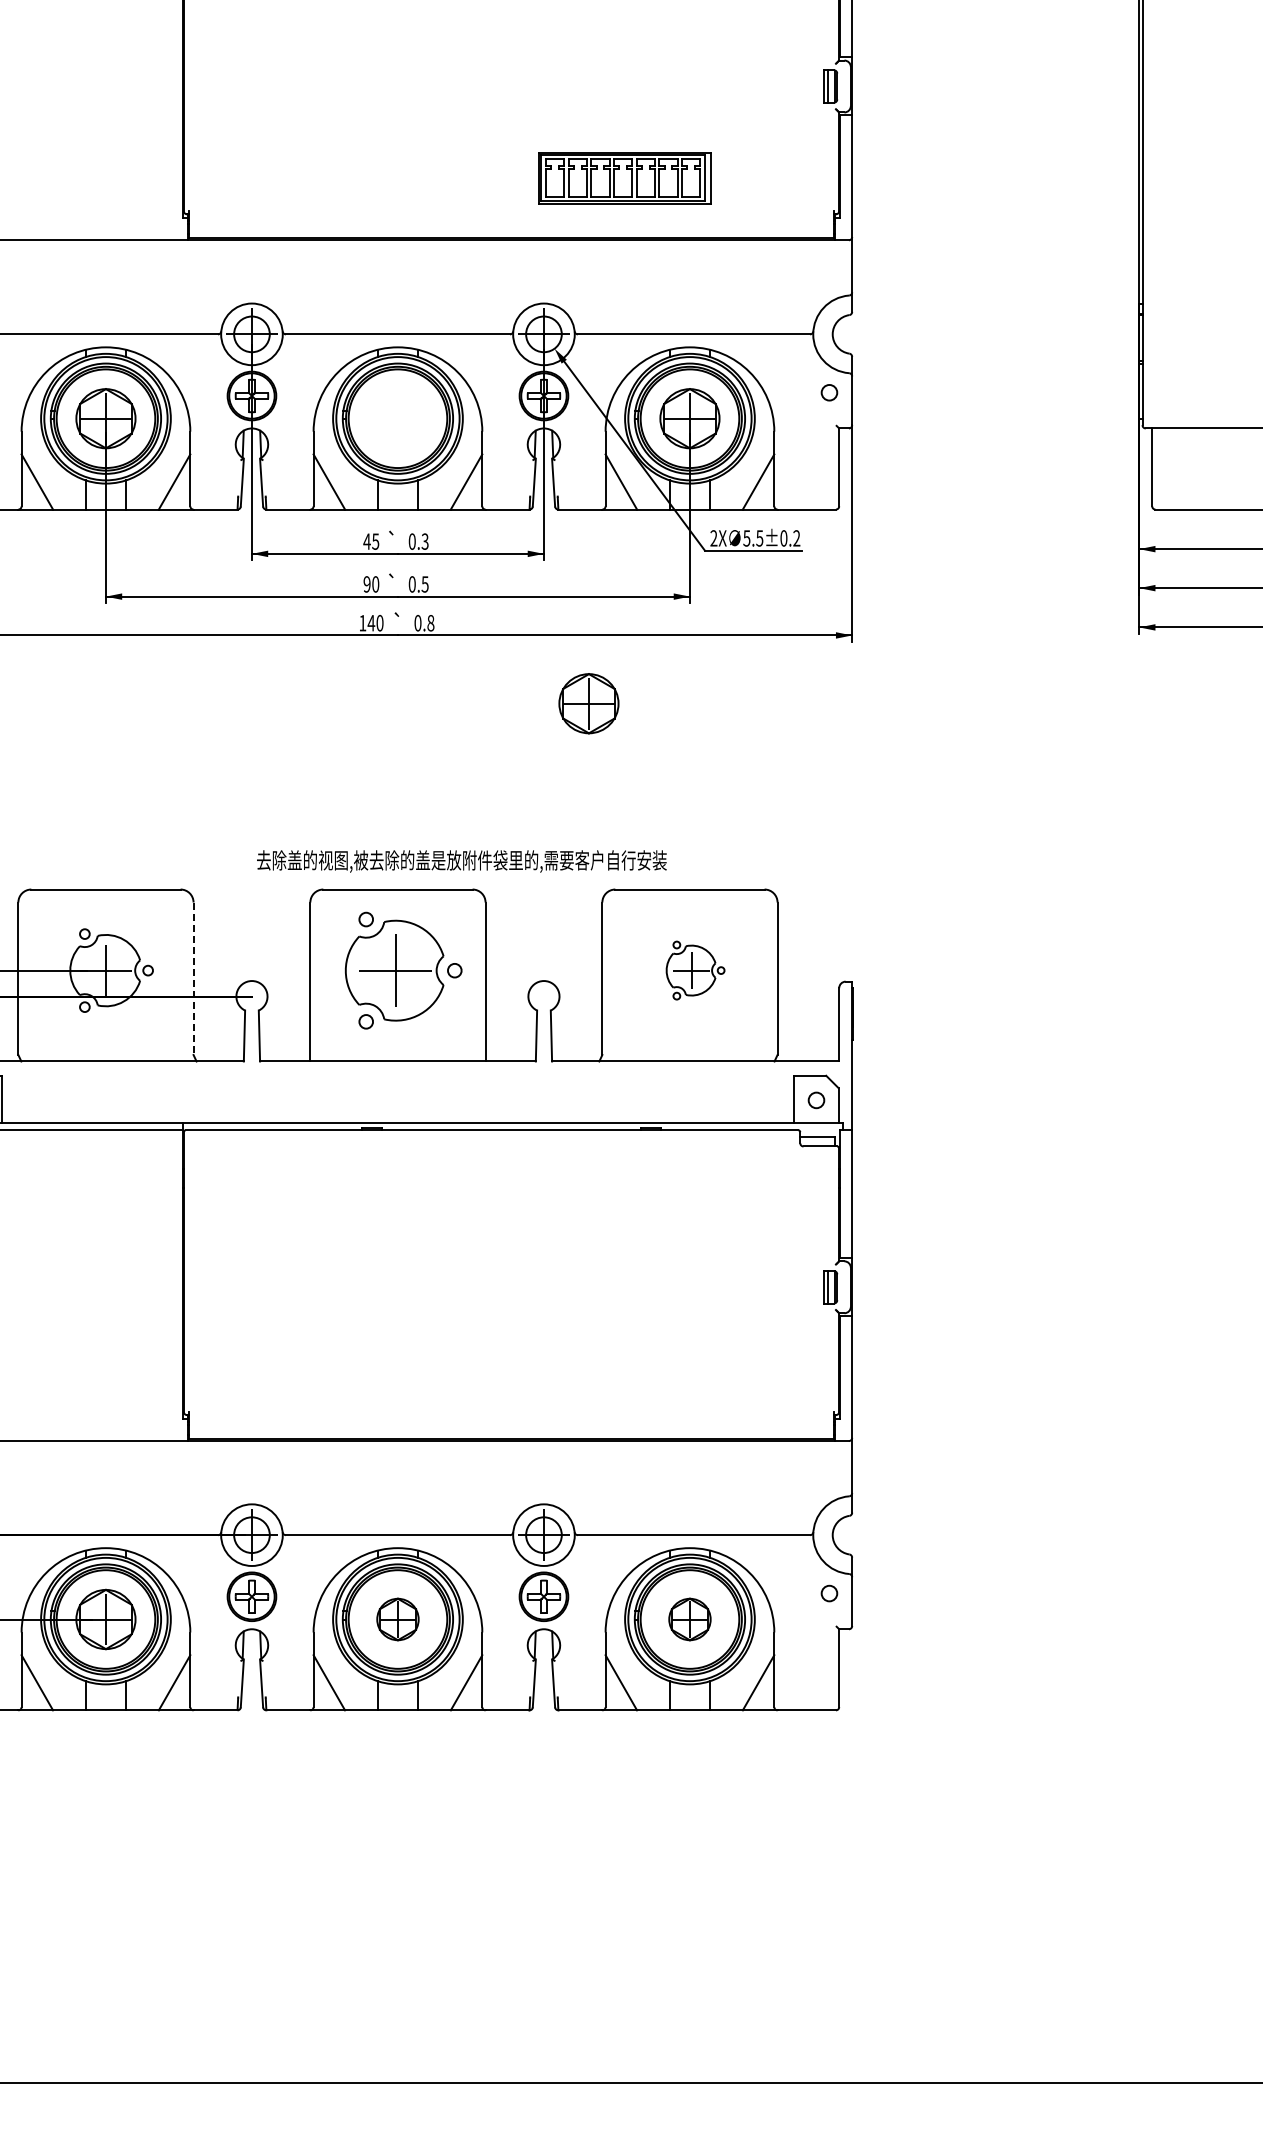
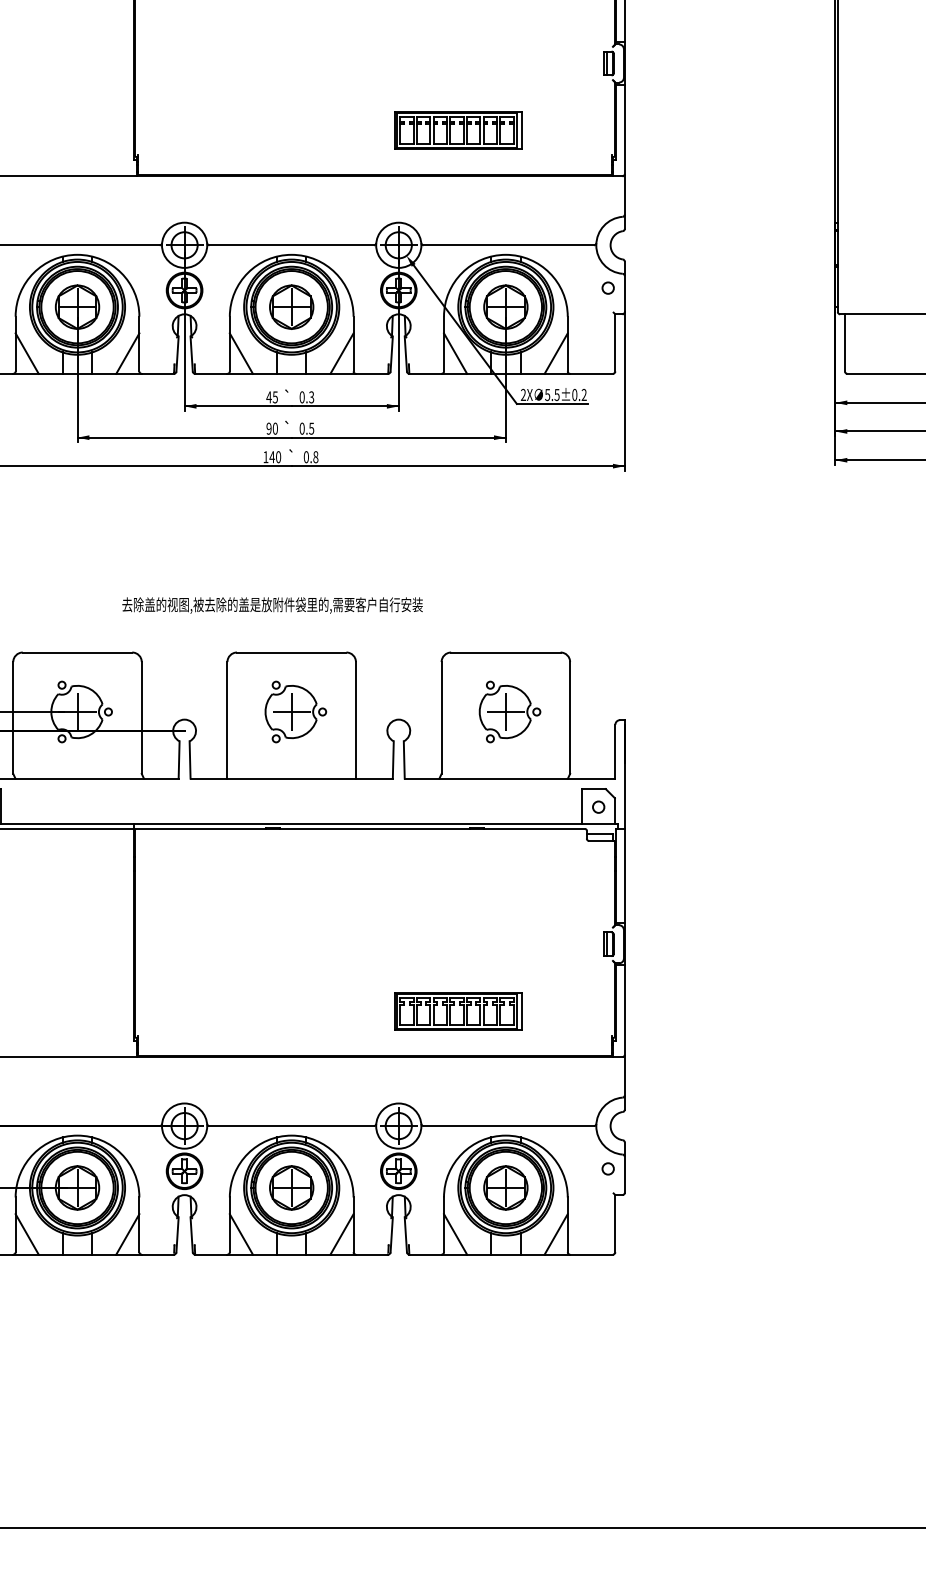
part: (588, 703) -> (291, 307), moved
text: (461, 861) -> (272, 605), moved
part: (403, 970) -> (295, 711), size x0.71
part: (695, 970) -> (509, 711), size x1.43
line: (193, 979) -> (141, 718), dashed -> solid
part: (624, 1378) -> (457, 1011), added
part: (397, 1619) -> (291, 1187), size x1.43
part: (689, 1619) -> (505, 1187), size x1.43

